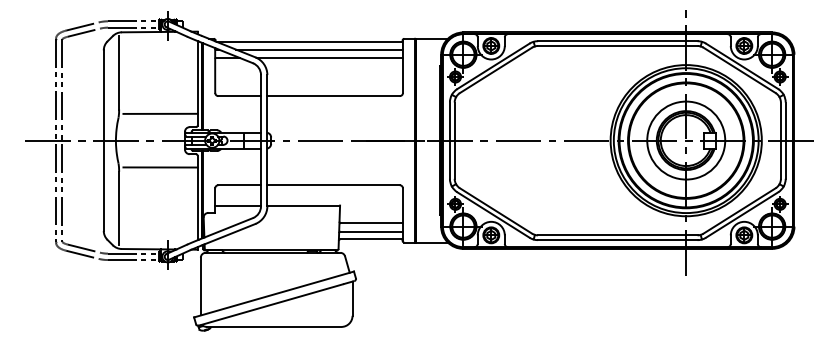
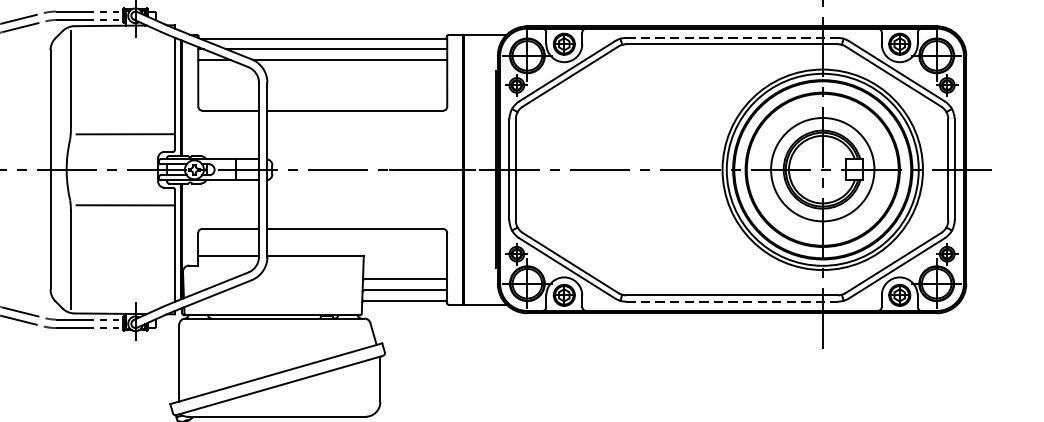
line: (617, 41) -> (731, 38), solid -> dashed
line: (617, 240) -> (731, 302), solid -> dashed

